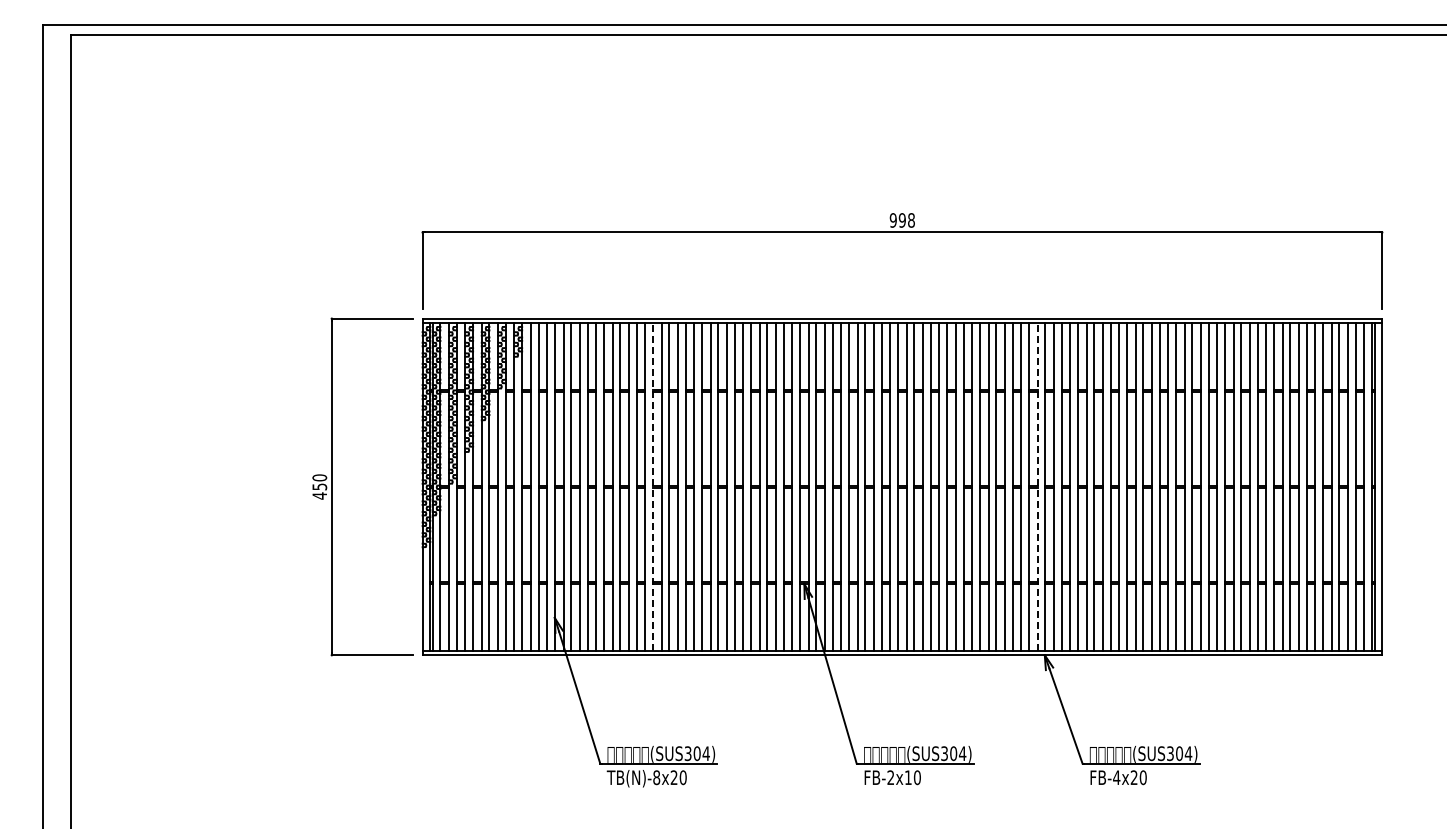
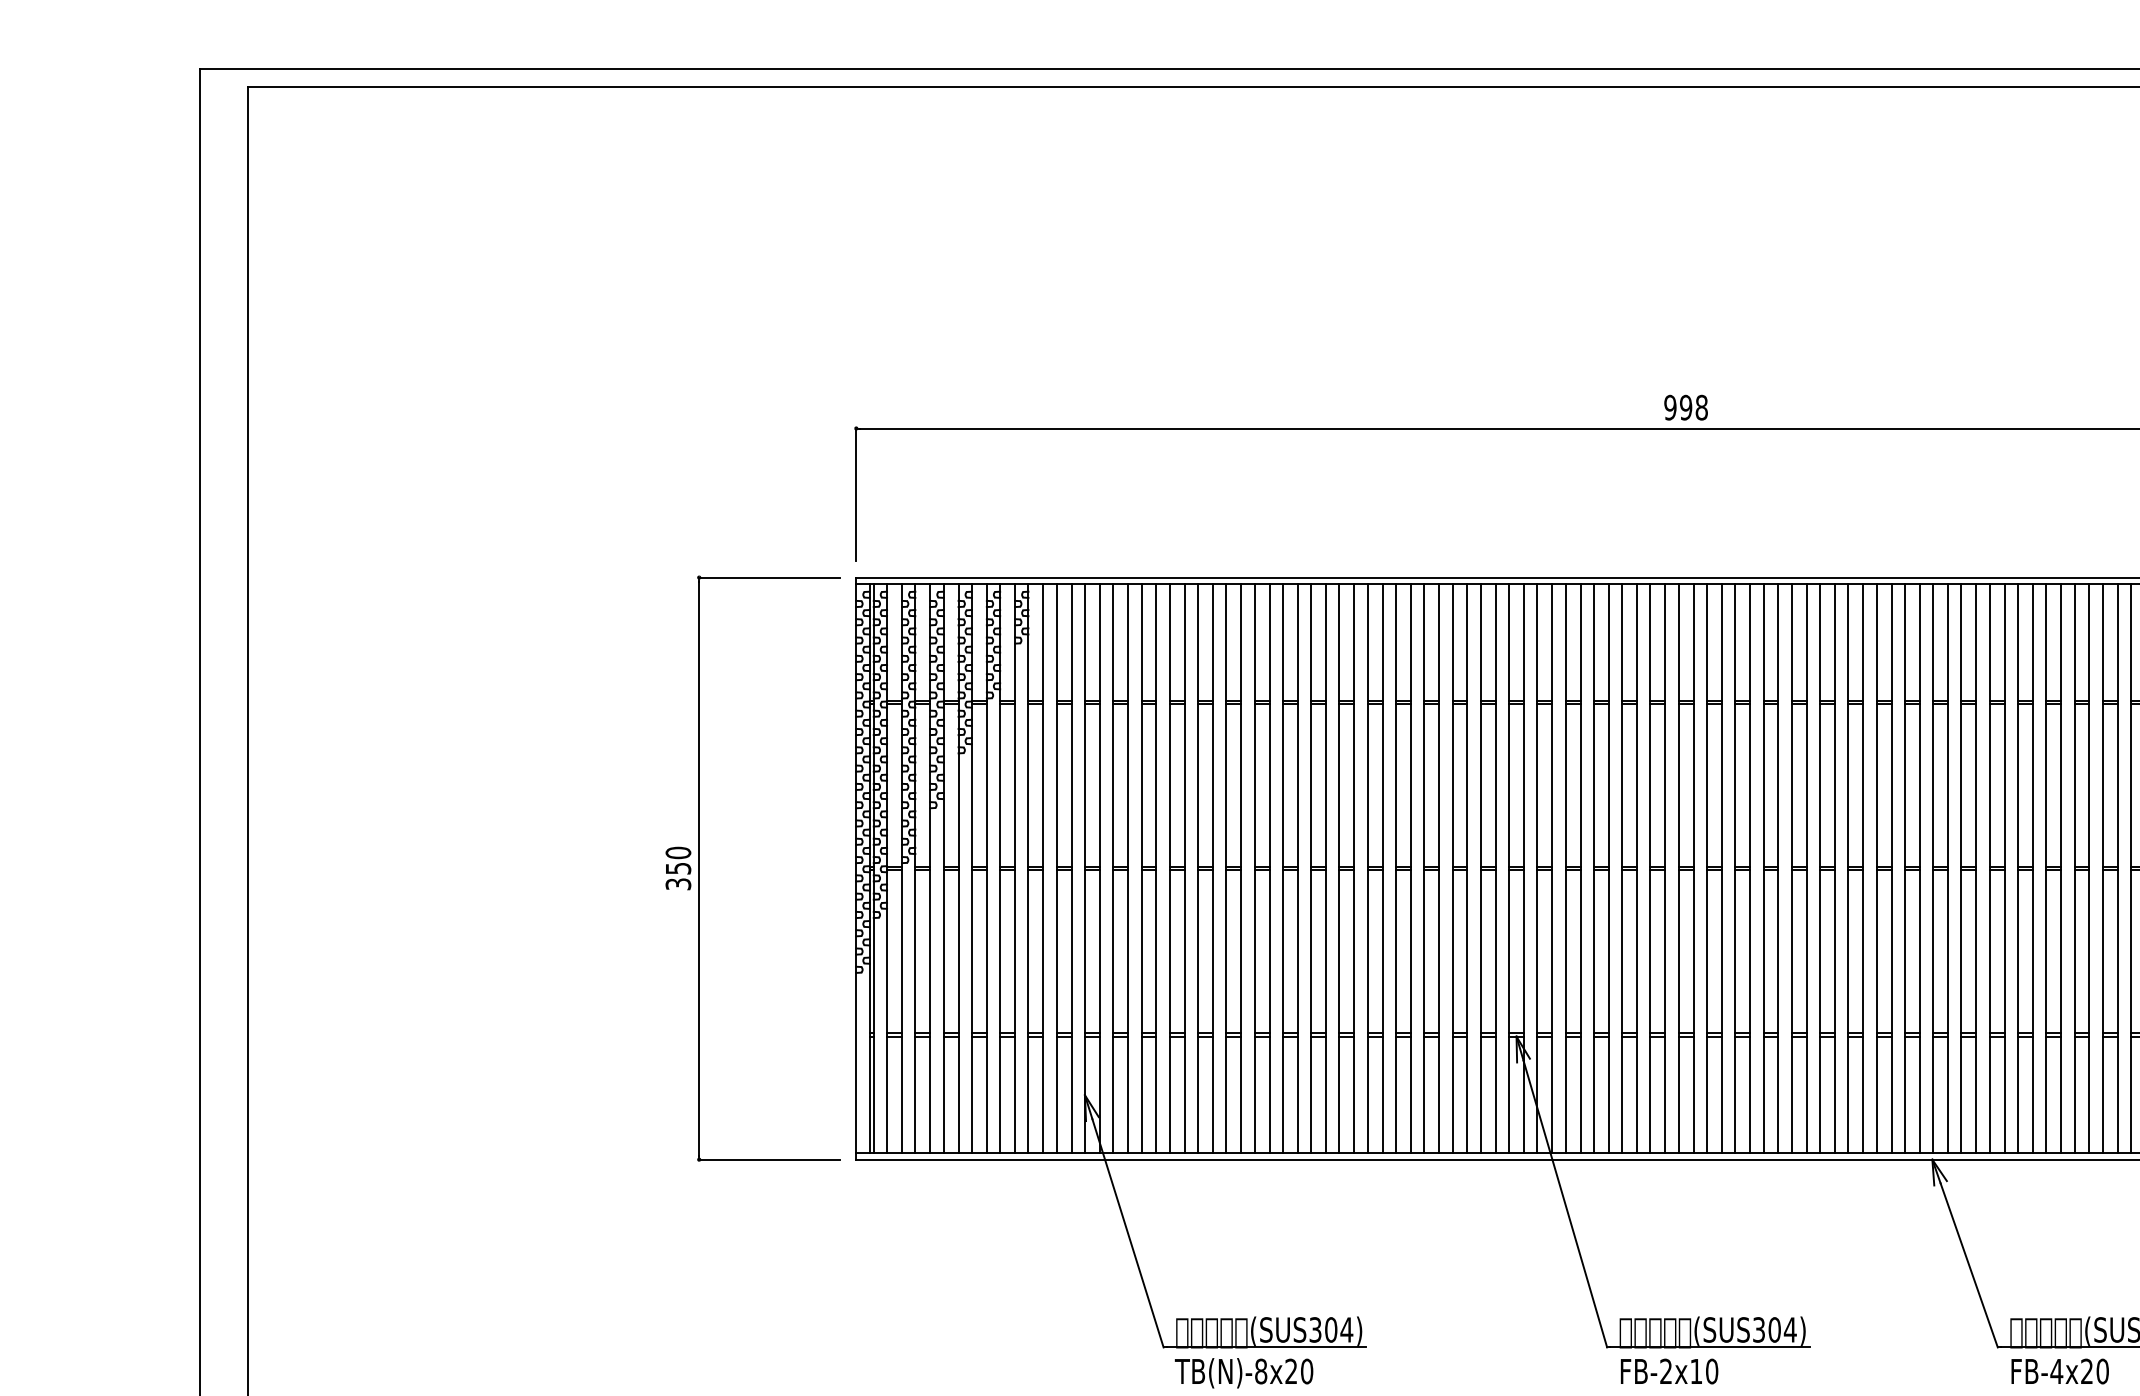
line: (652, 486) -> (1253, 867), dashed -> solid
line: (1037, 486) -> (1919, 867), dashed -> solid
text: (319, 495) -> (677, 883), 450 -> 350

